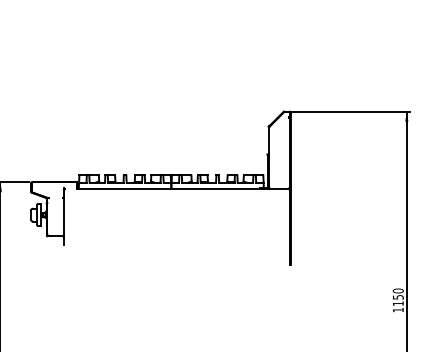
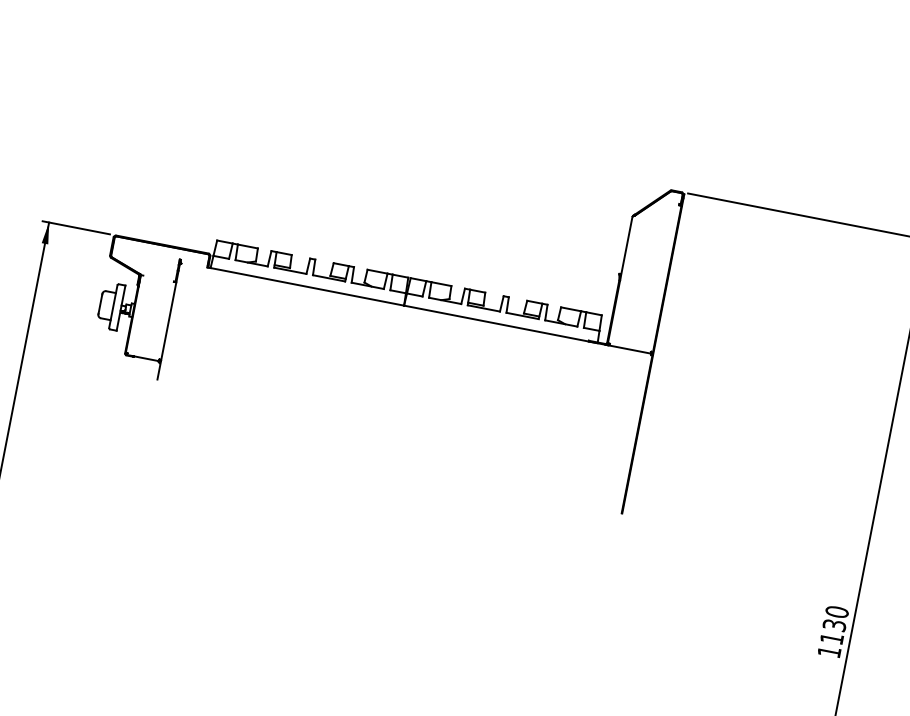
text: (397, 297) -> (832, 625), 1150 -> 1130

